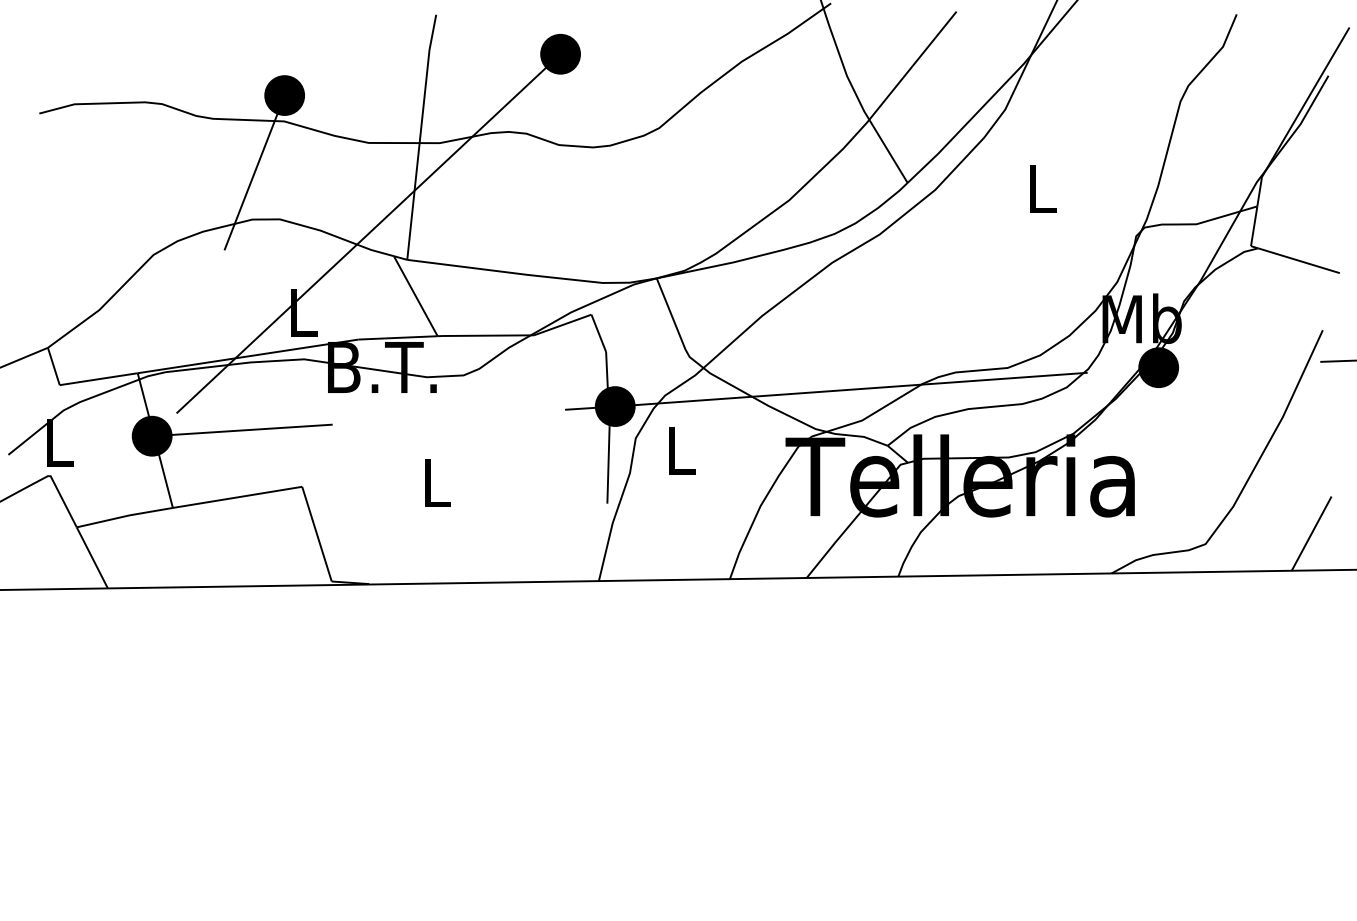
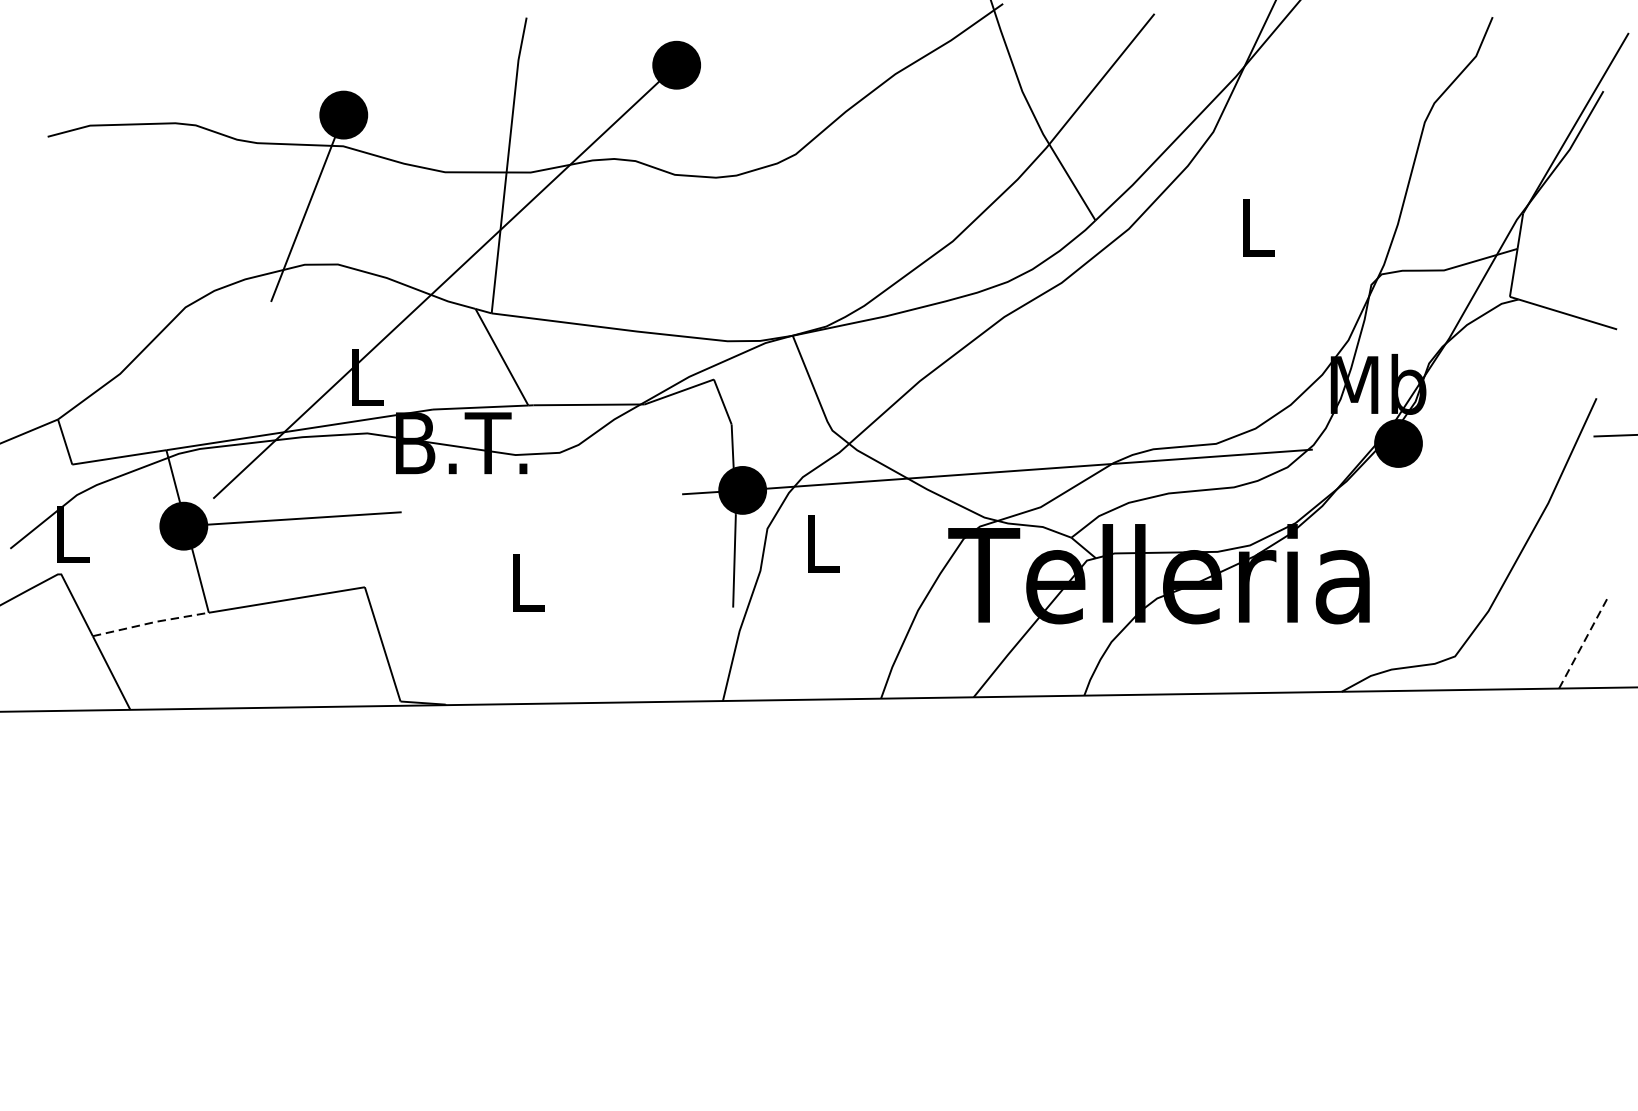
line: (125, 516) -> (151, 623), solid -> dashed
line: (1311, 533) -> (1582, 643), solid -> dashed

